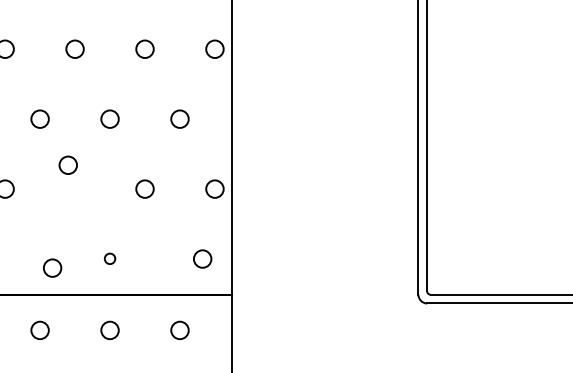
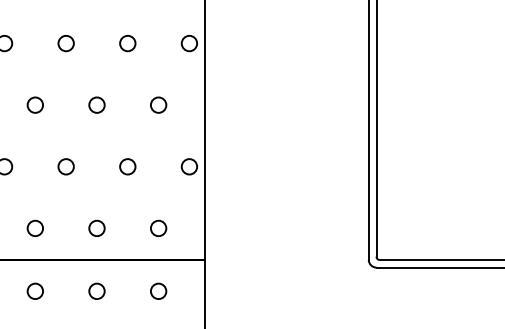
circle: (67, 164) -> (65, 166), moved
circle: (109, 257) -> (96, 227), size x1.67
circle: (202, 257) -> (158, 227), moved
circle: (51, 267) -> (34, 227), moved

